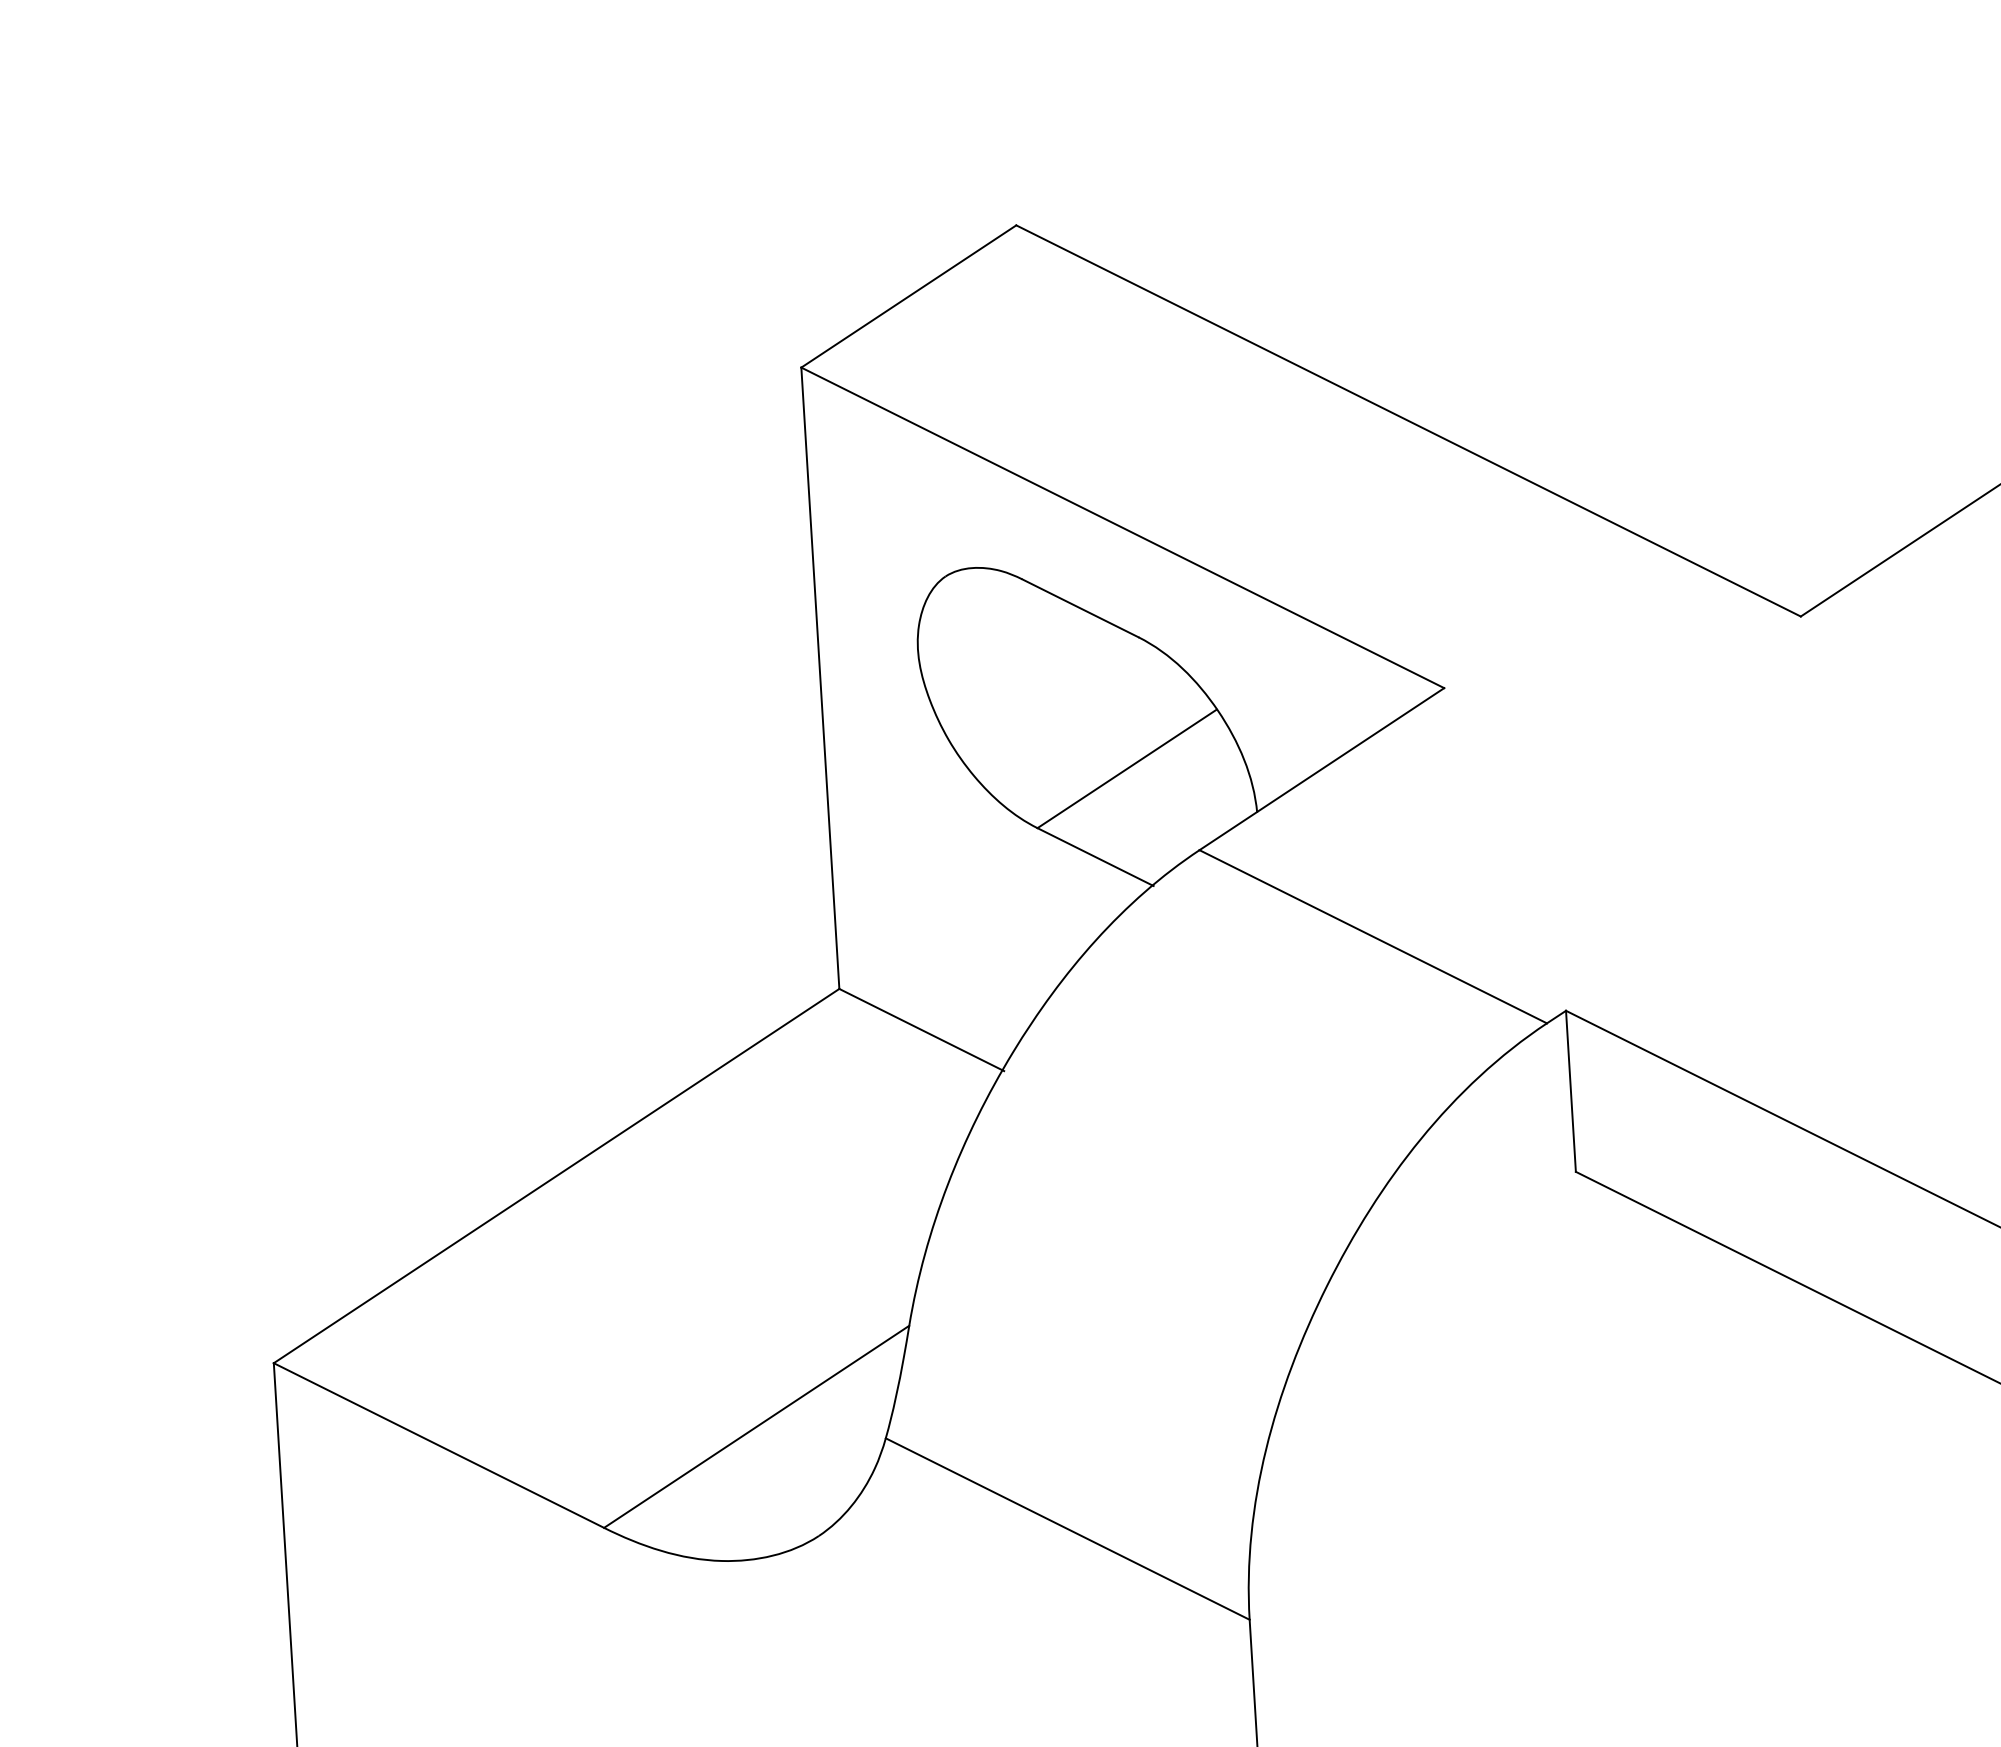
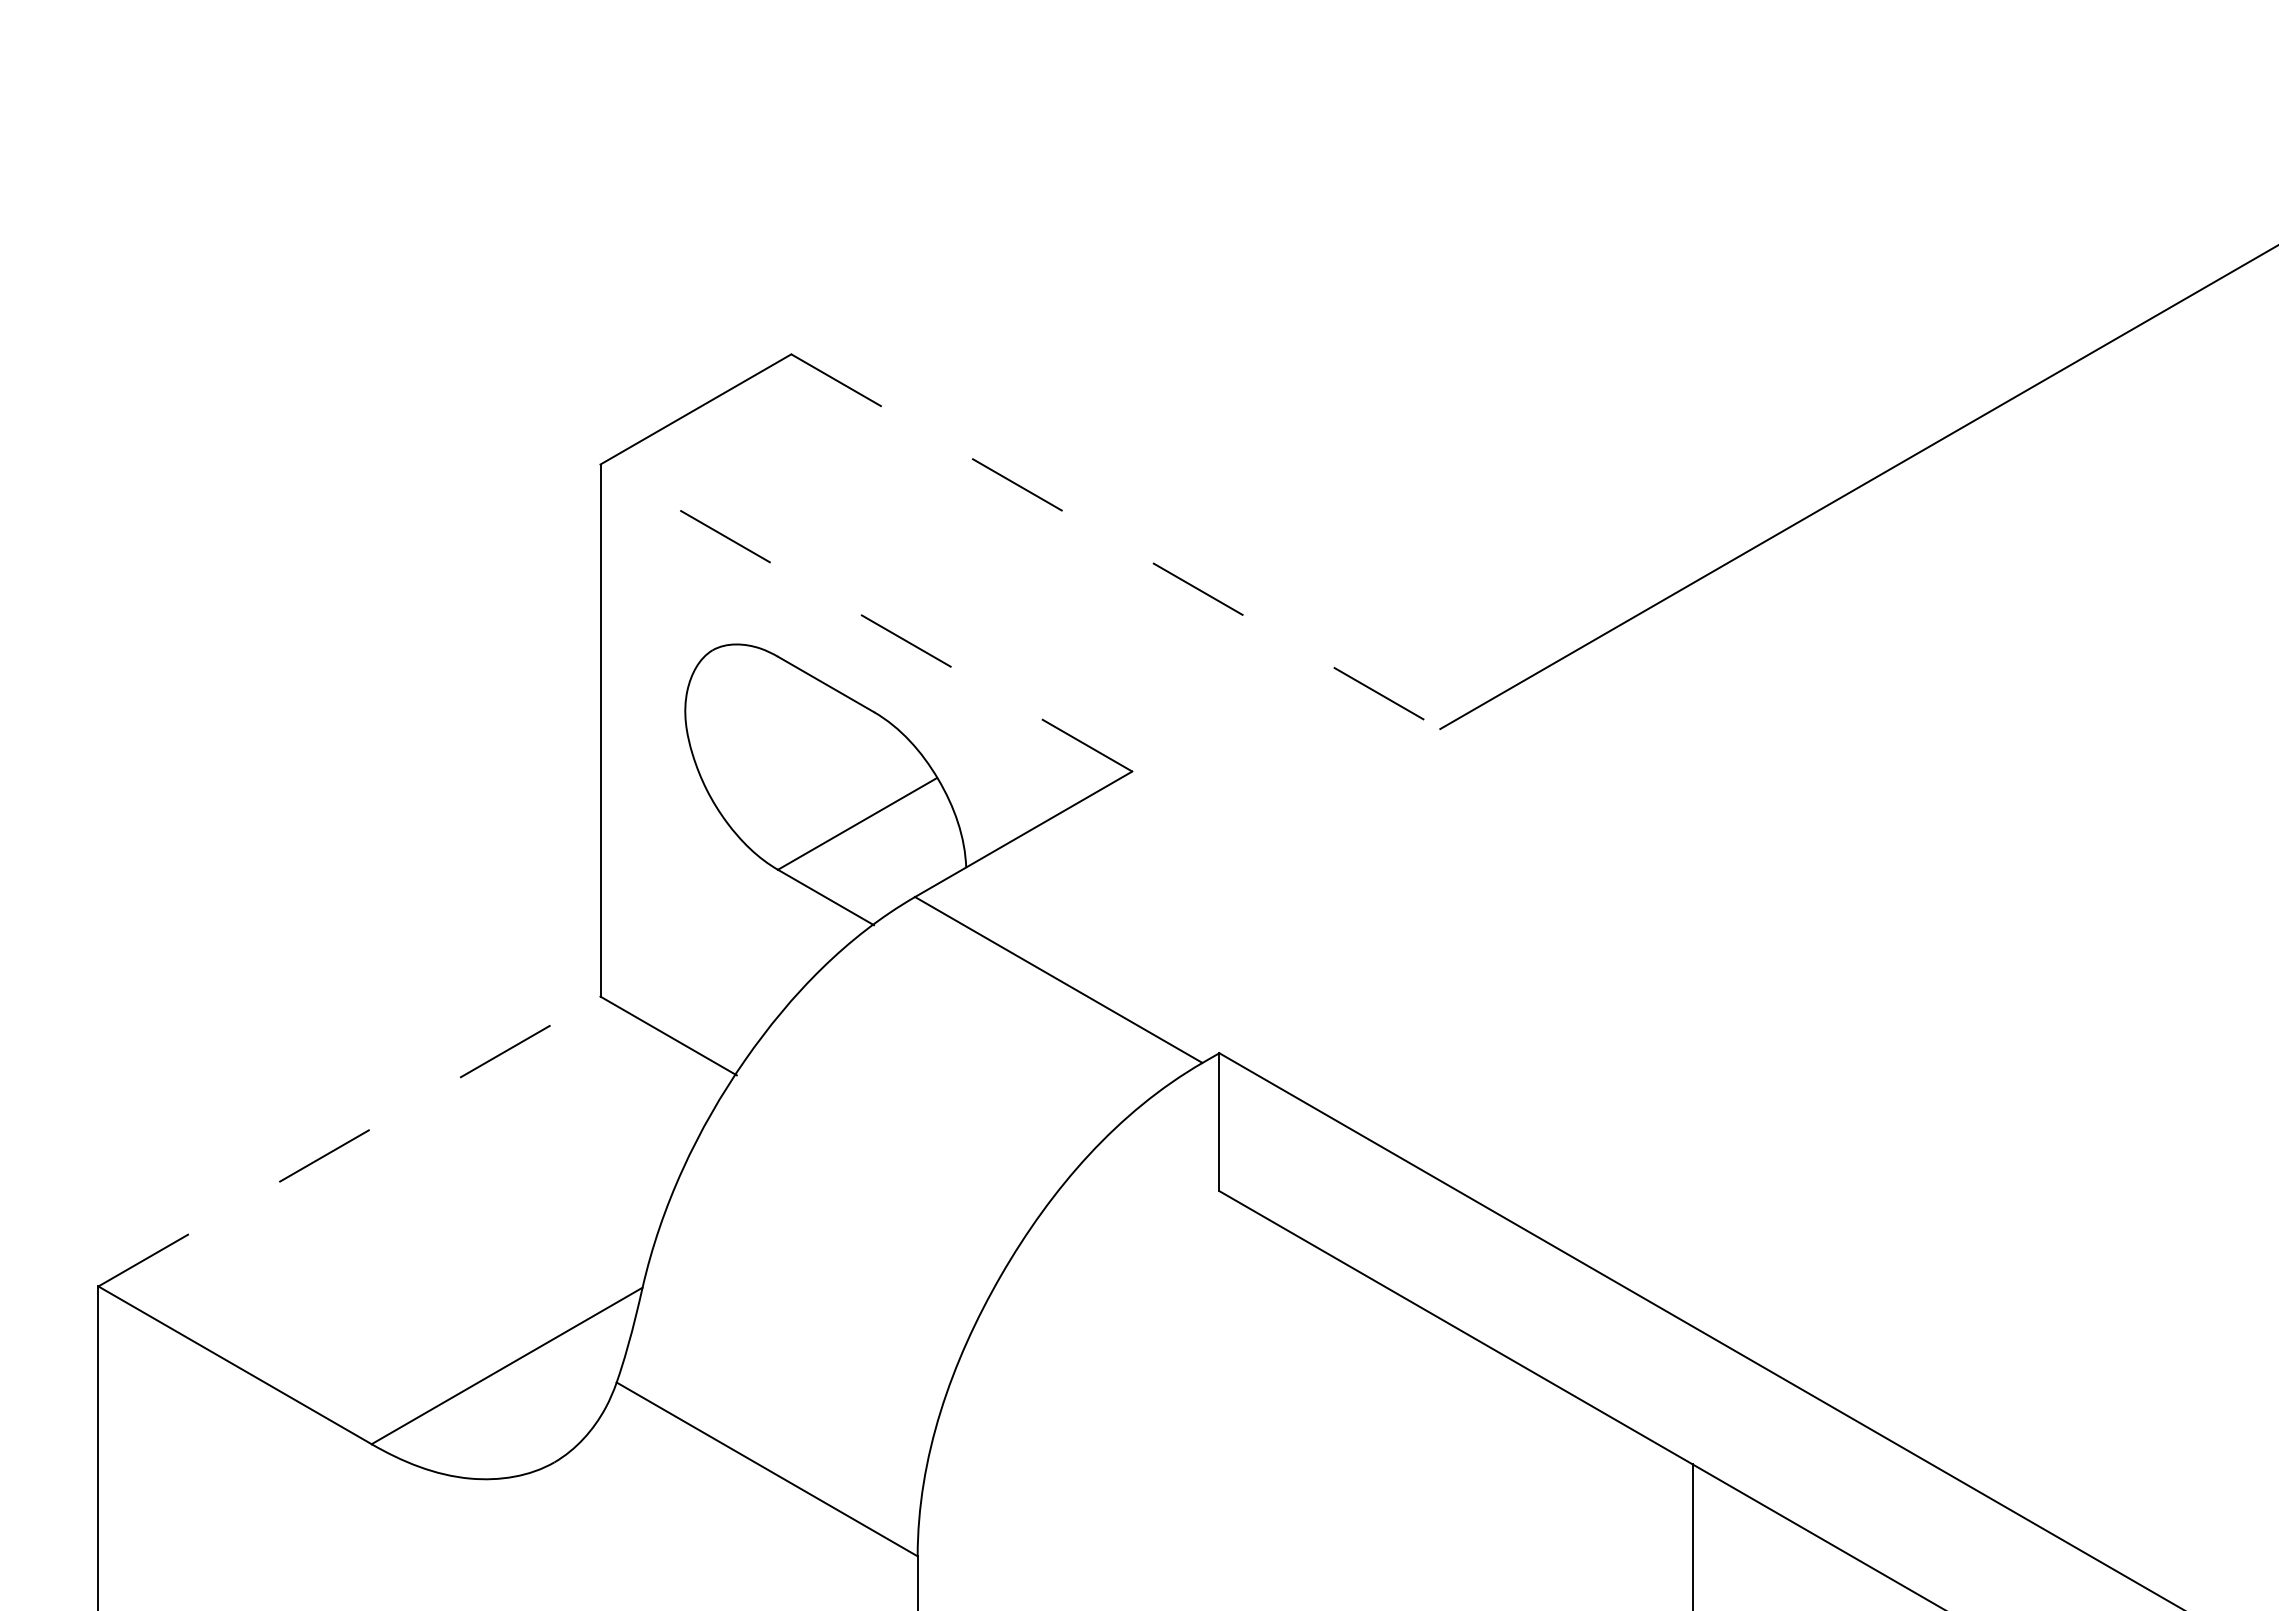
line: (1408, 420) -> (1115, 541), solid -> dashed
line: (1121, 527) -> (865, 617), solid -> dashed
line: (556, 1176) -> (349, 1141), solid -> dashed

